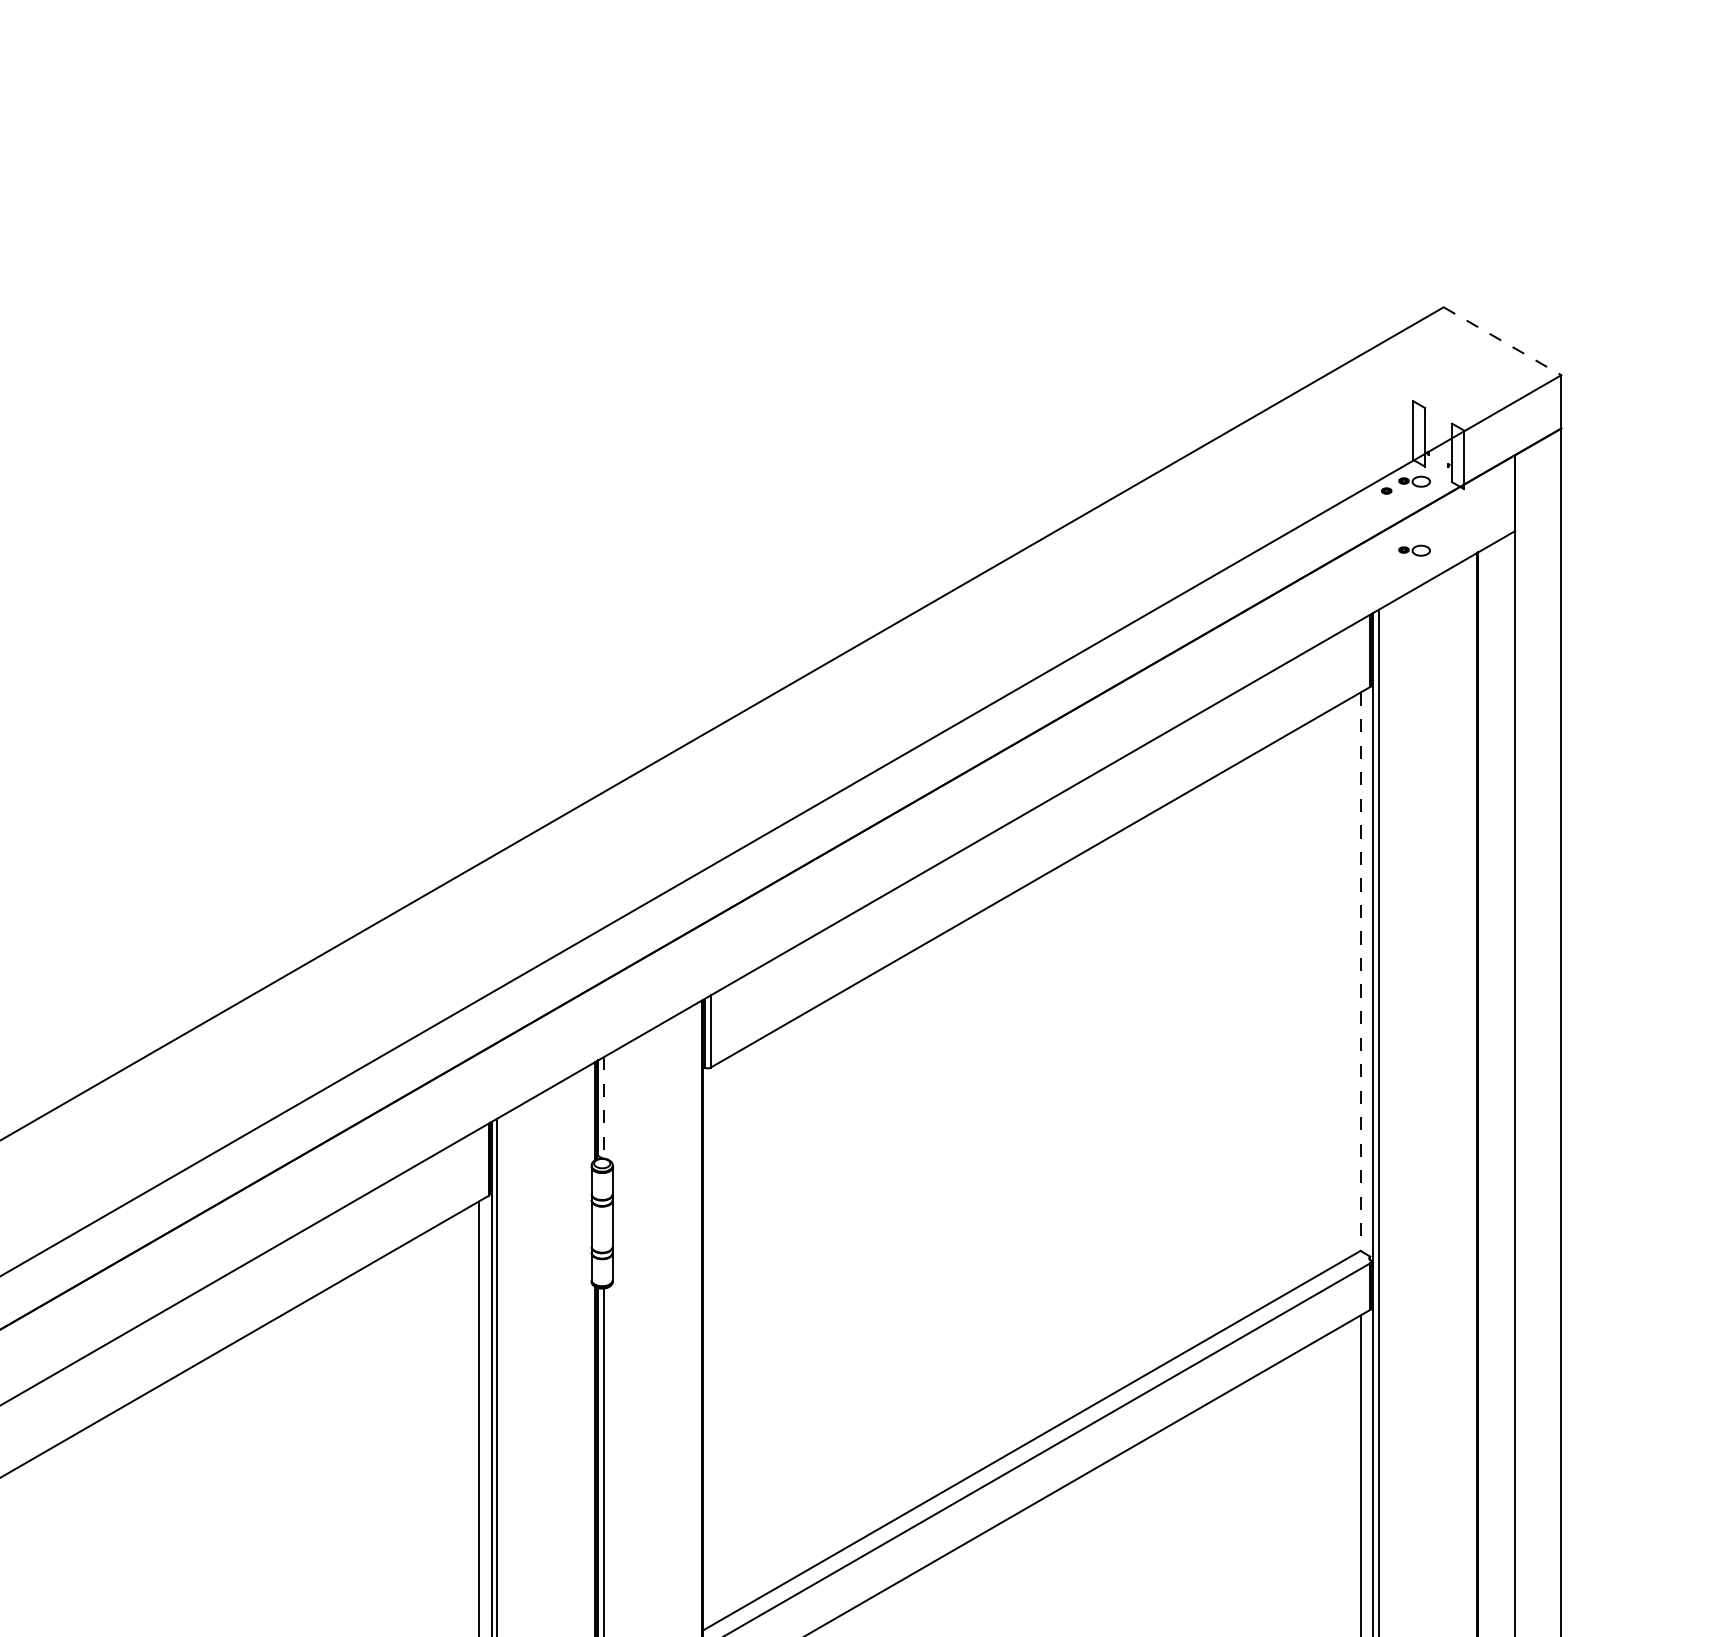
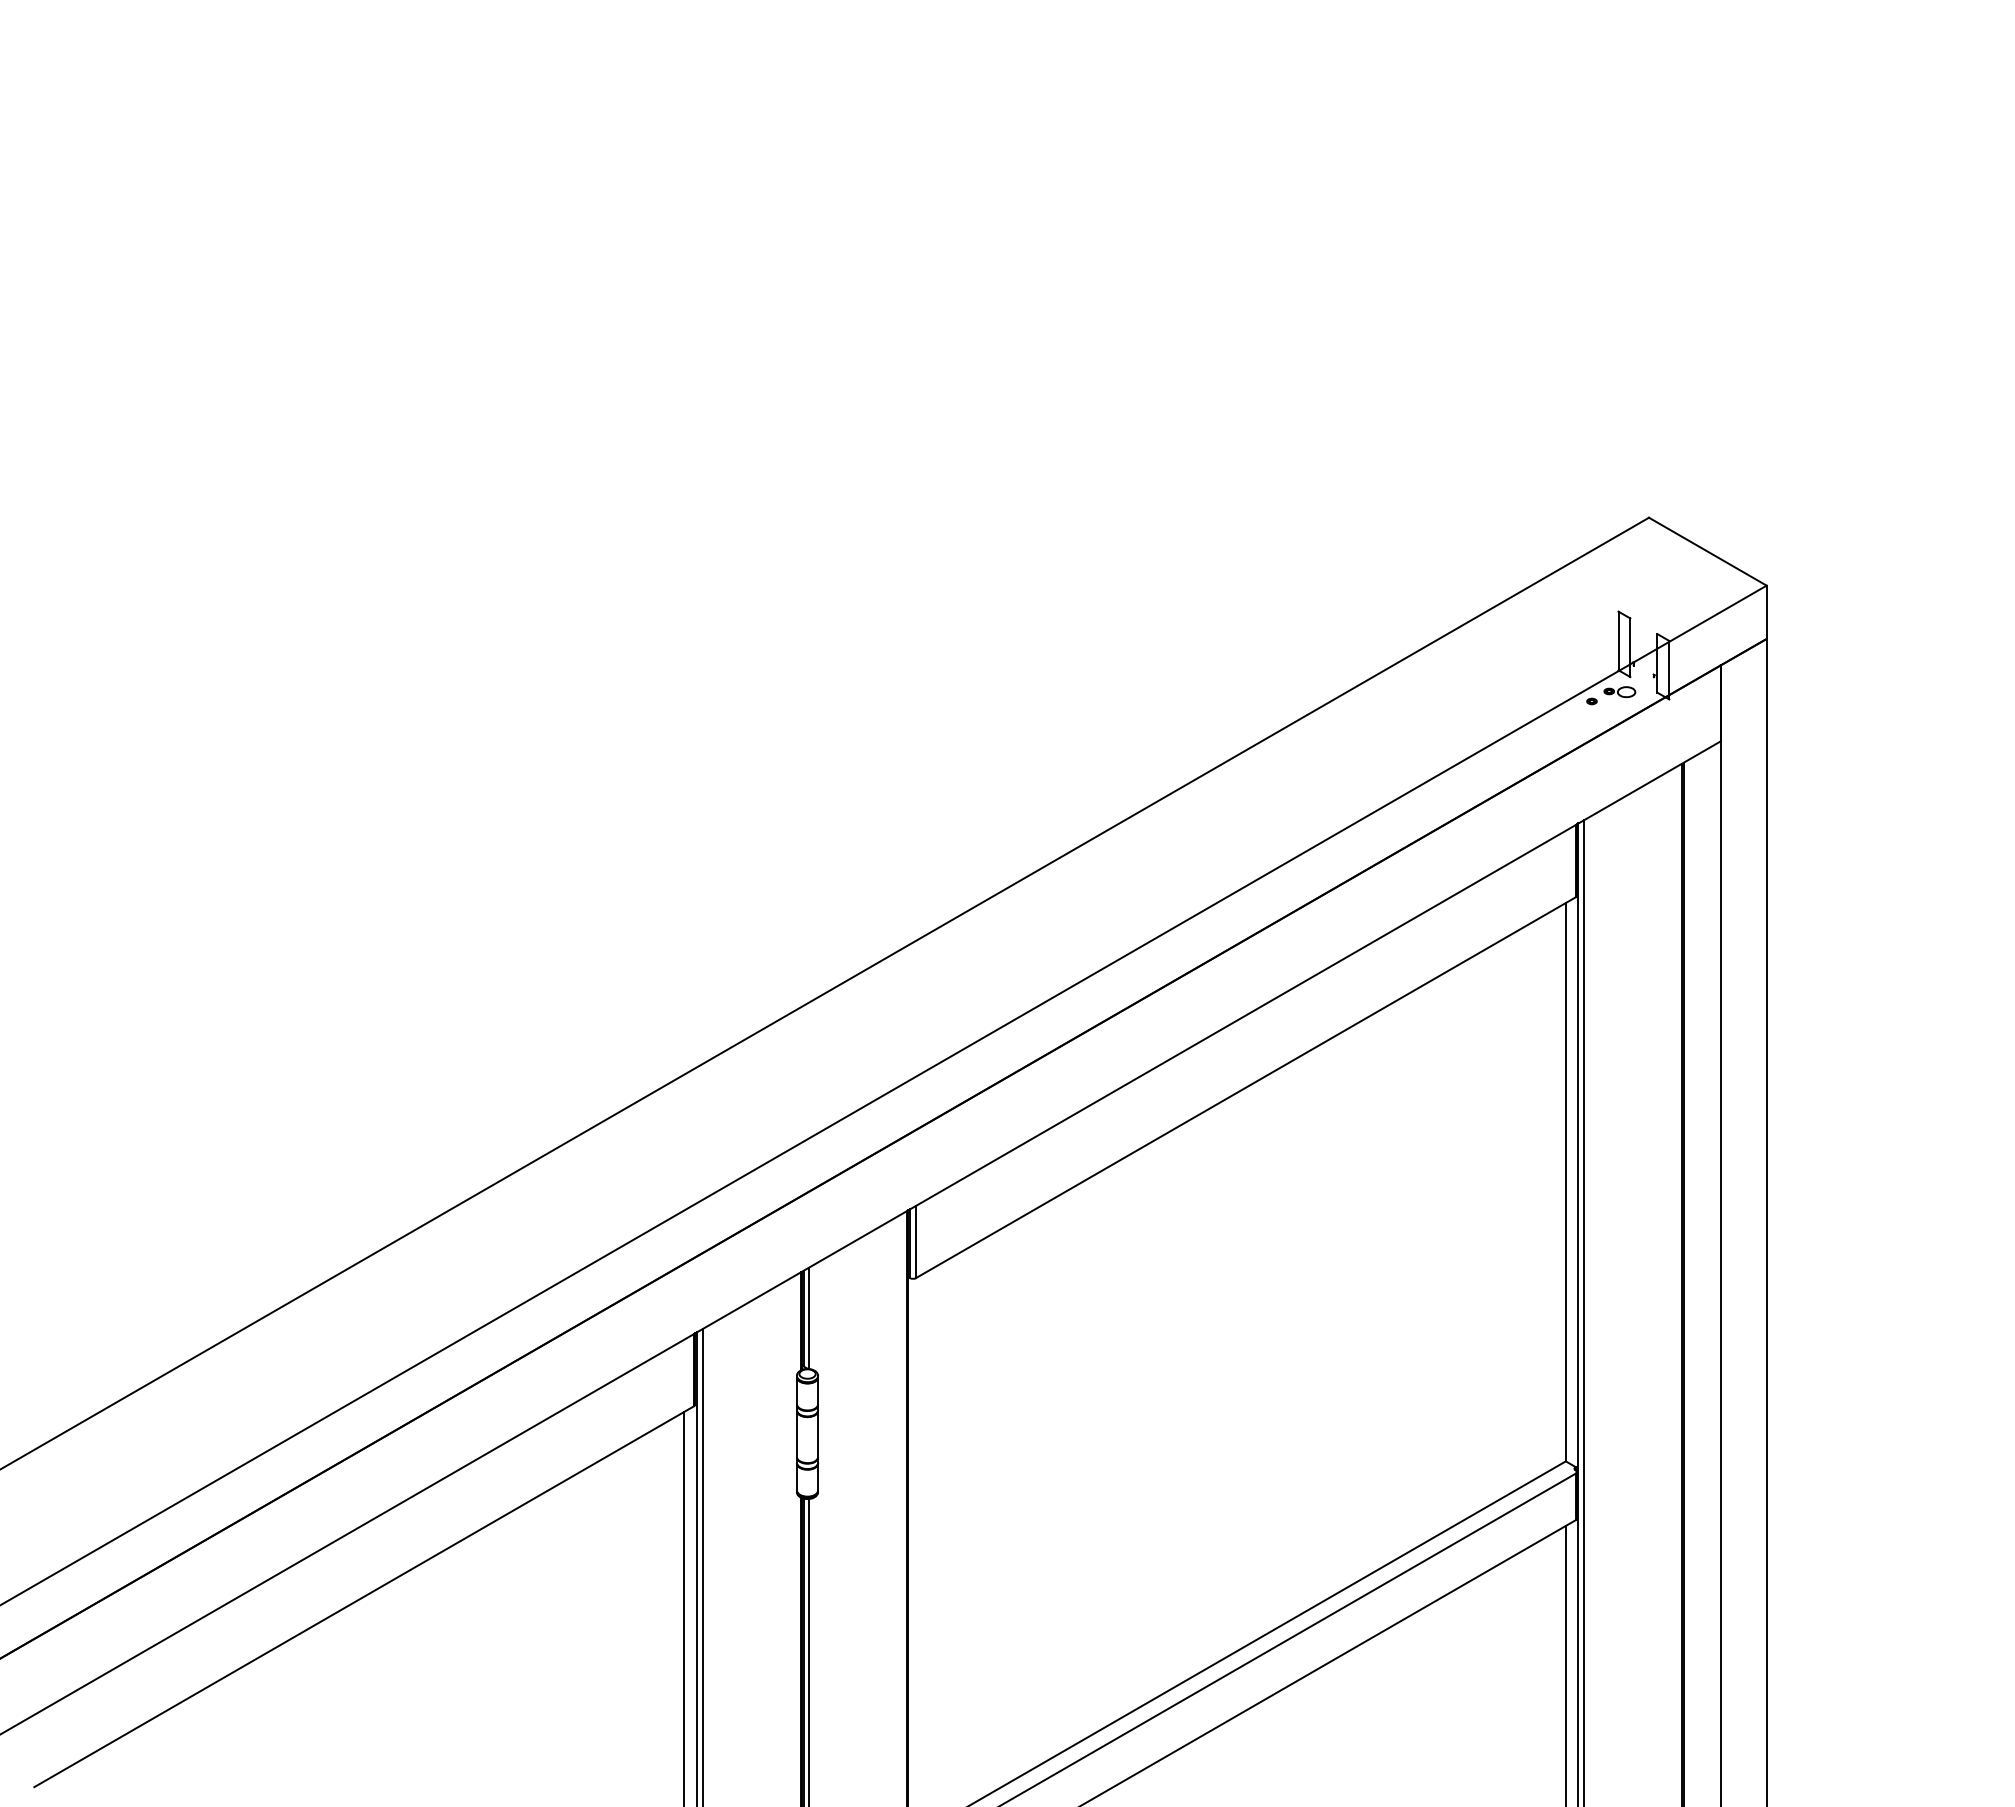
line: (1502, 341) -> (1707, 551), dashed -> solid
part: (1414, 551) -> (1619, 761), removed
line: (1360, 972) -> (1565, 1182), dashed -> solid
line: (604, 1108) -> (809, 1318), dashed -> solid

